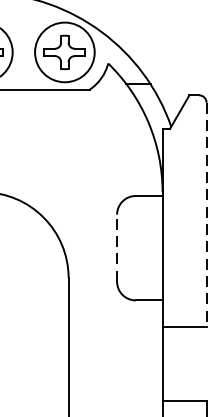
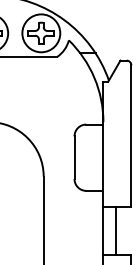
line: (206, 214) -> (131, 136), dashed -> solid
line: (117, 247) -> (74, 157), dashed -> solid
line: (181, 362) -> (115, 230), added

